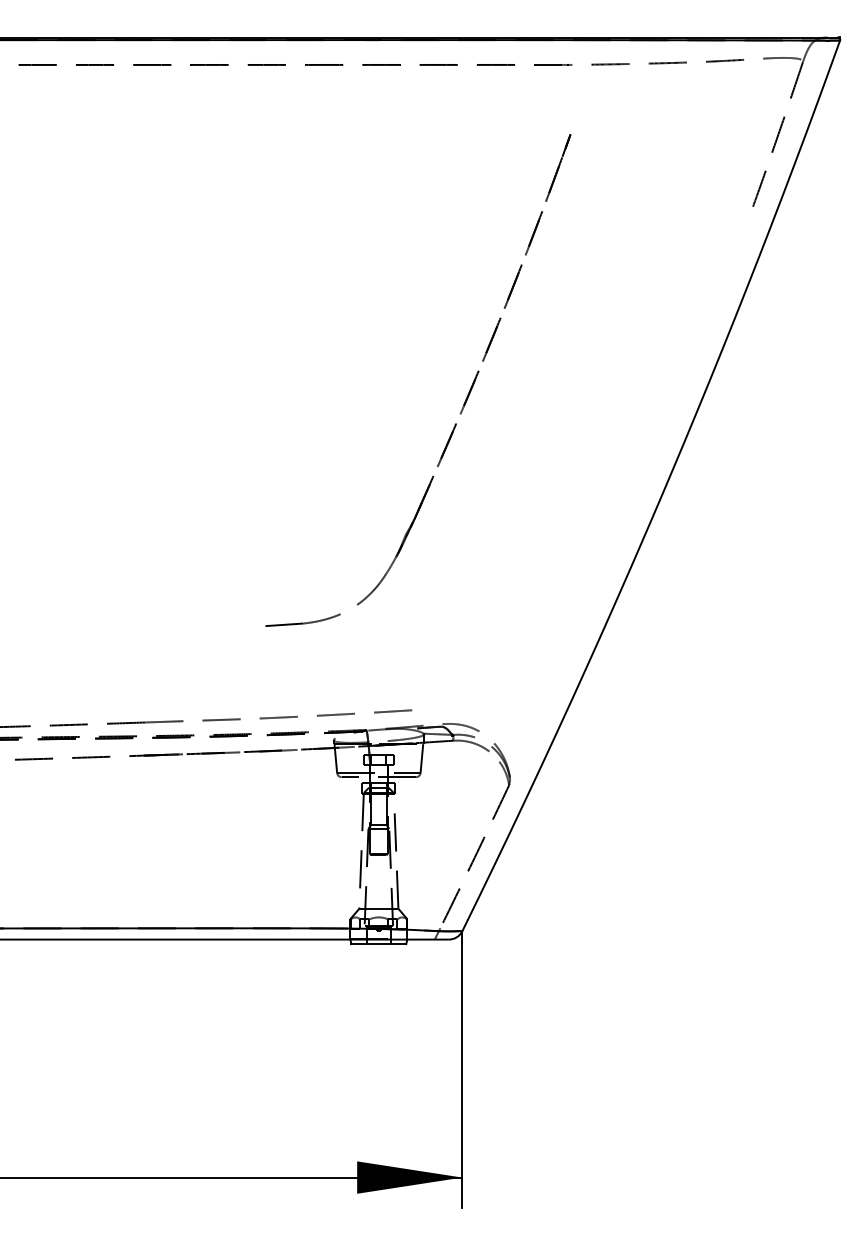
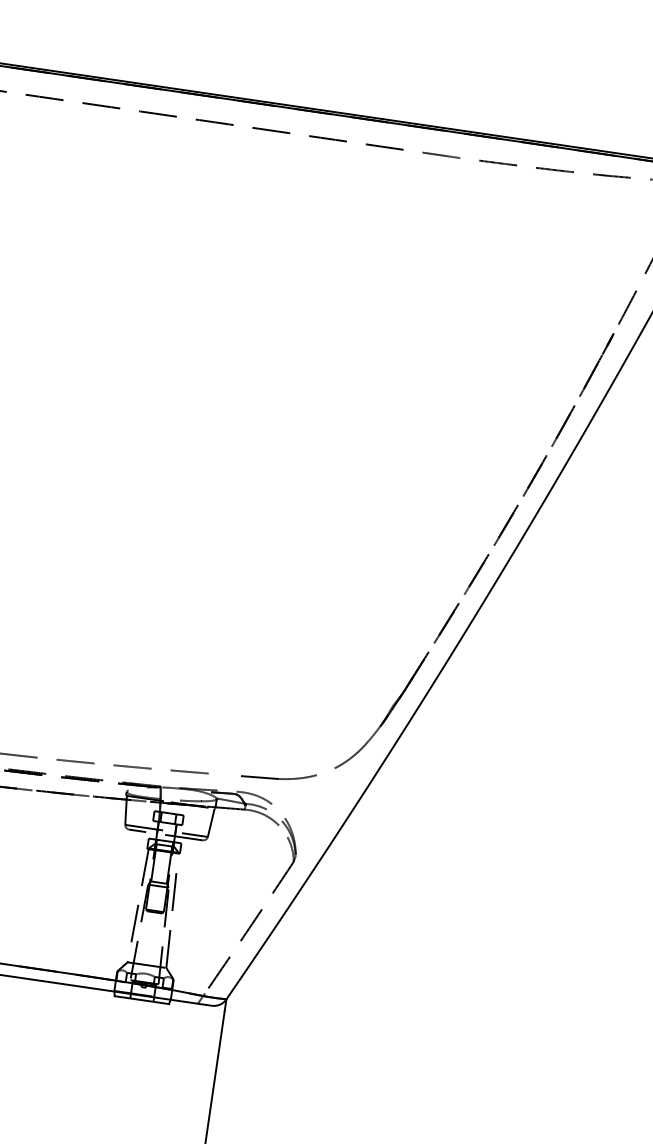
part: (463, 403) -> (468, 584), moved

